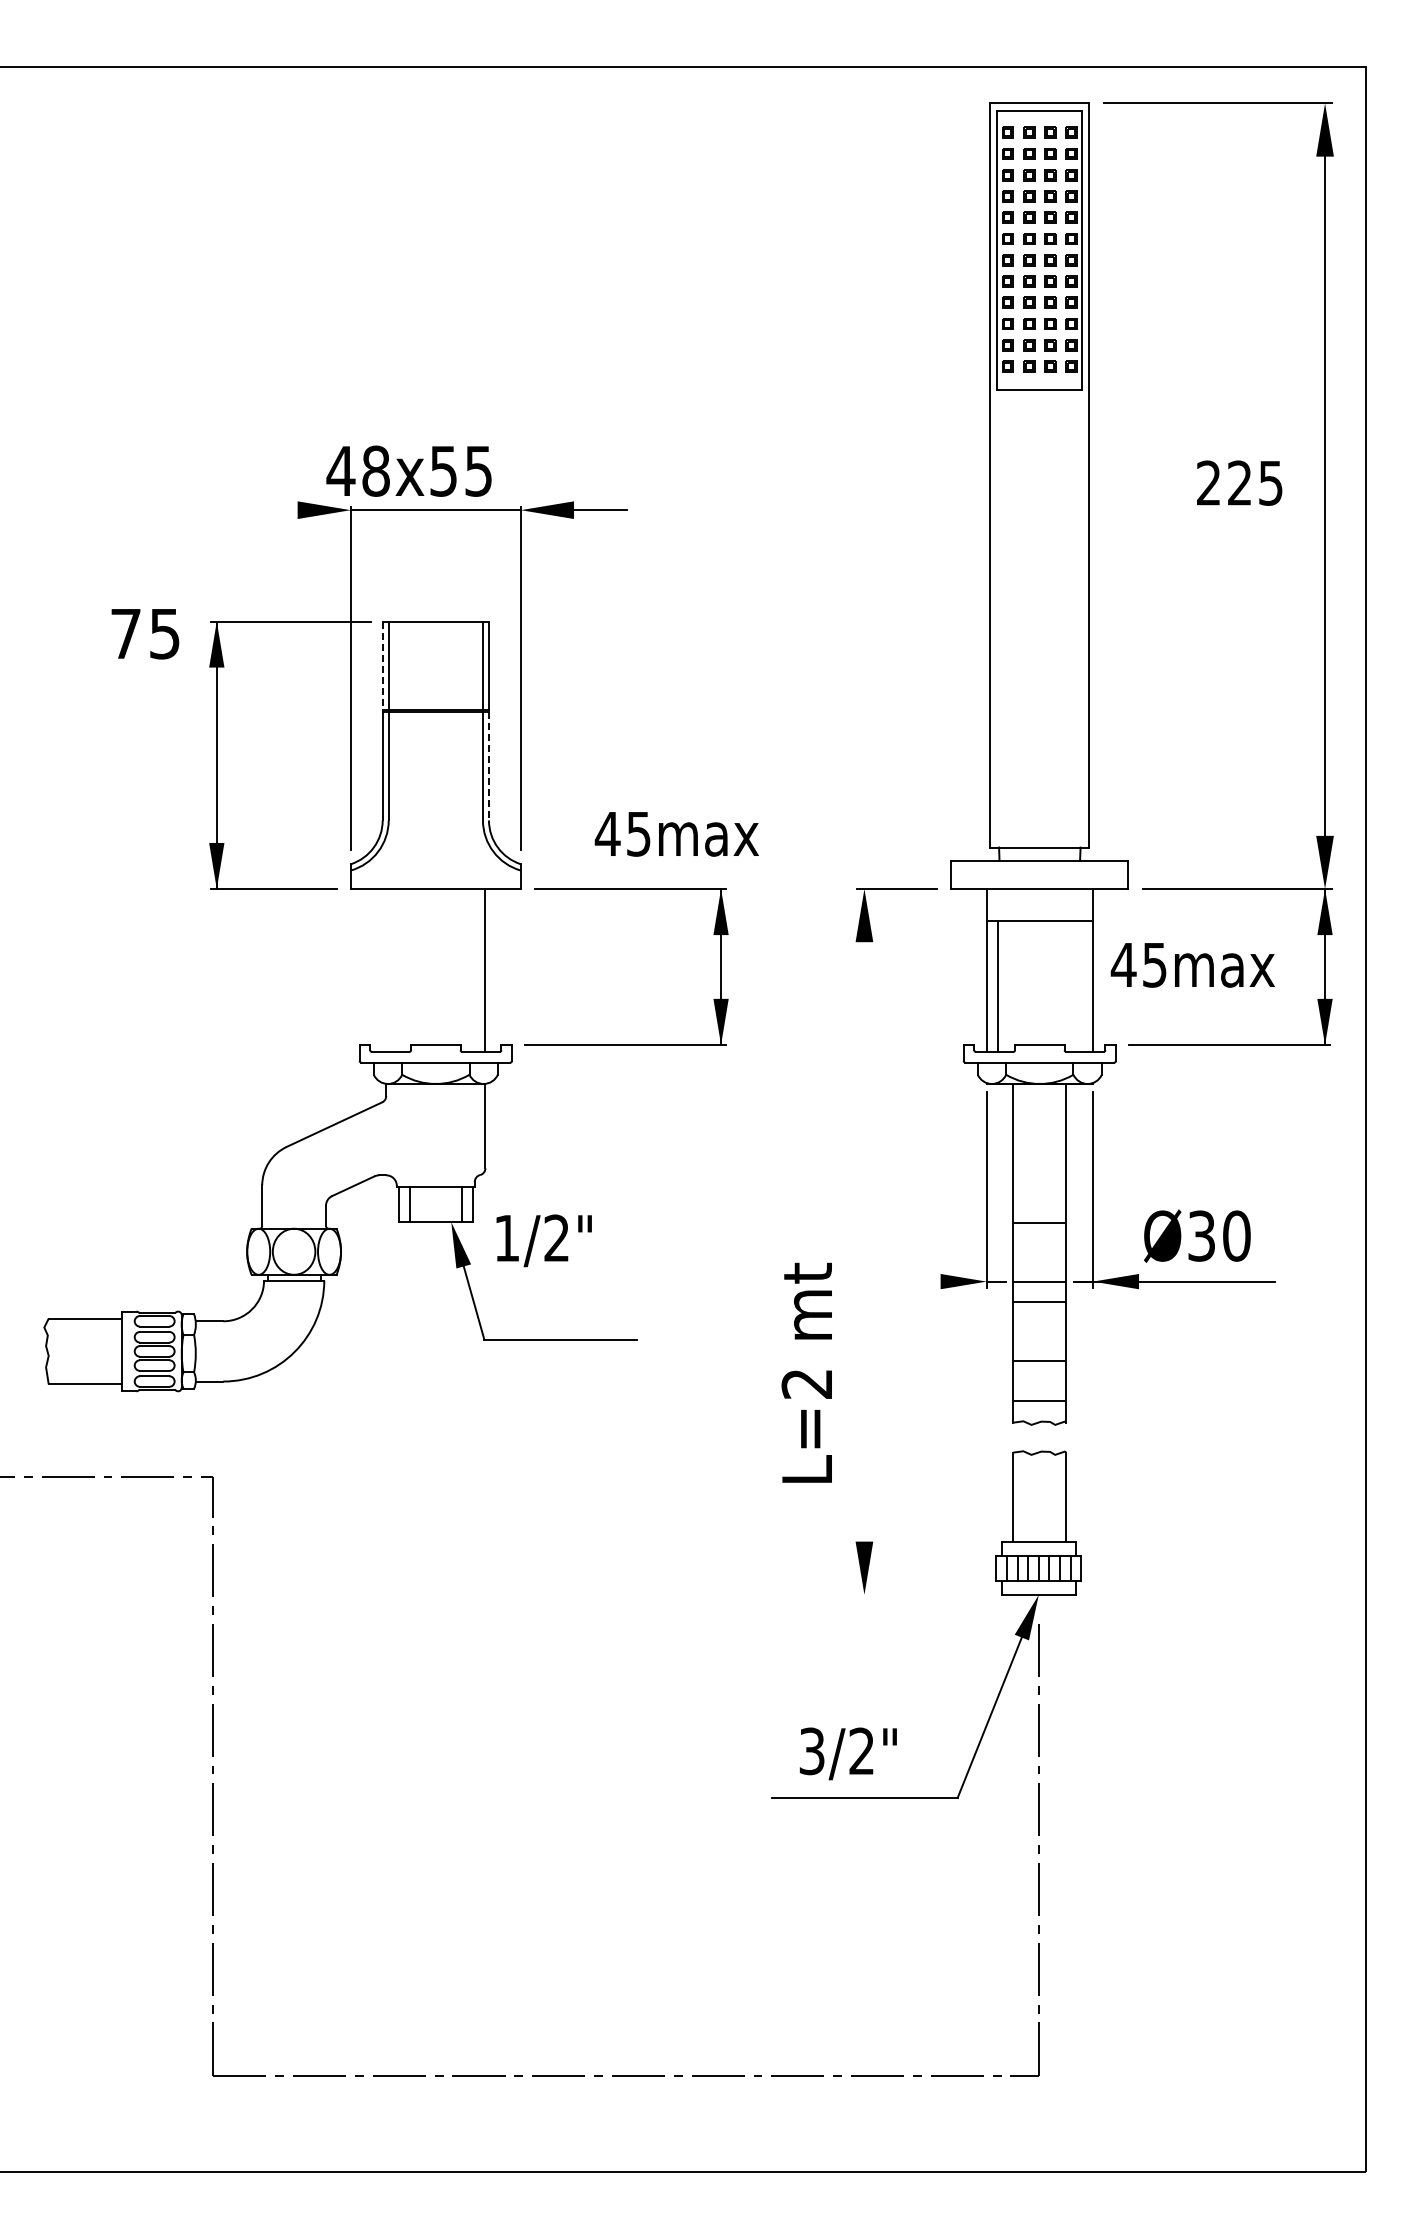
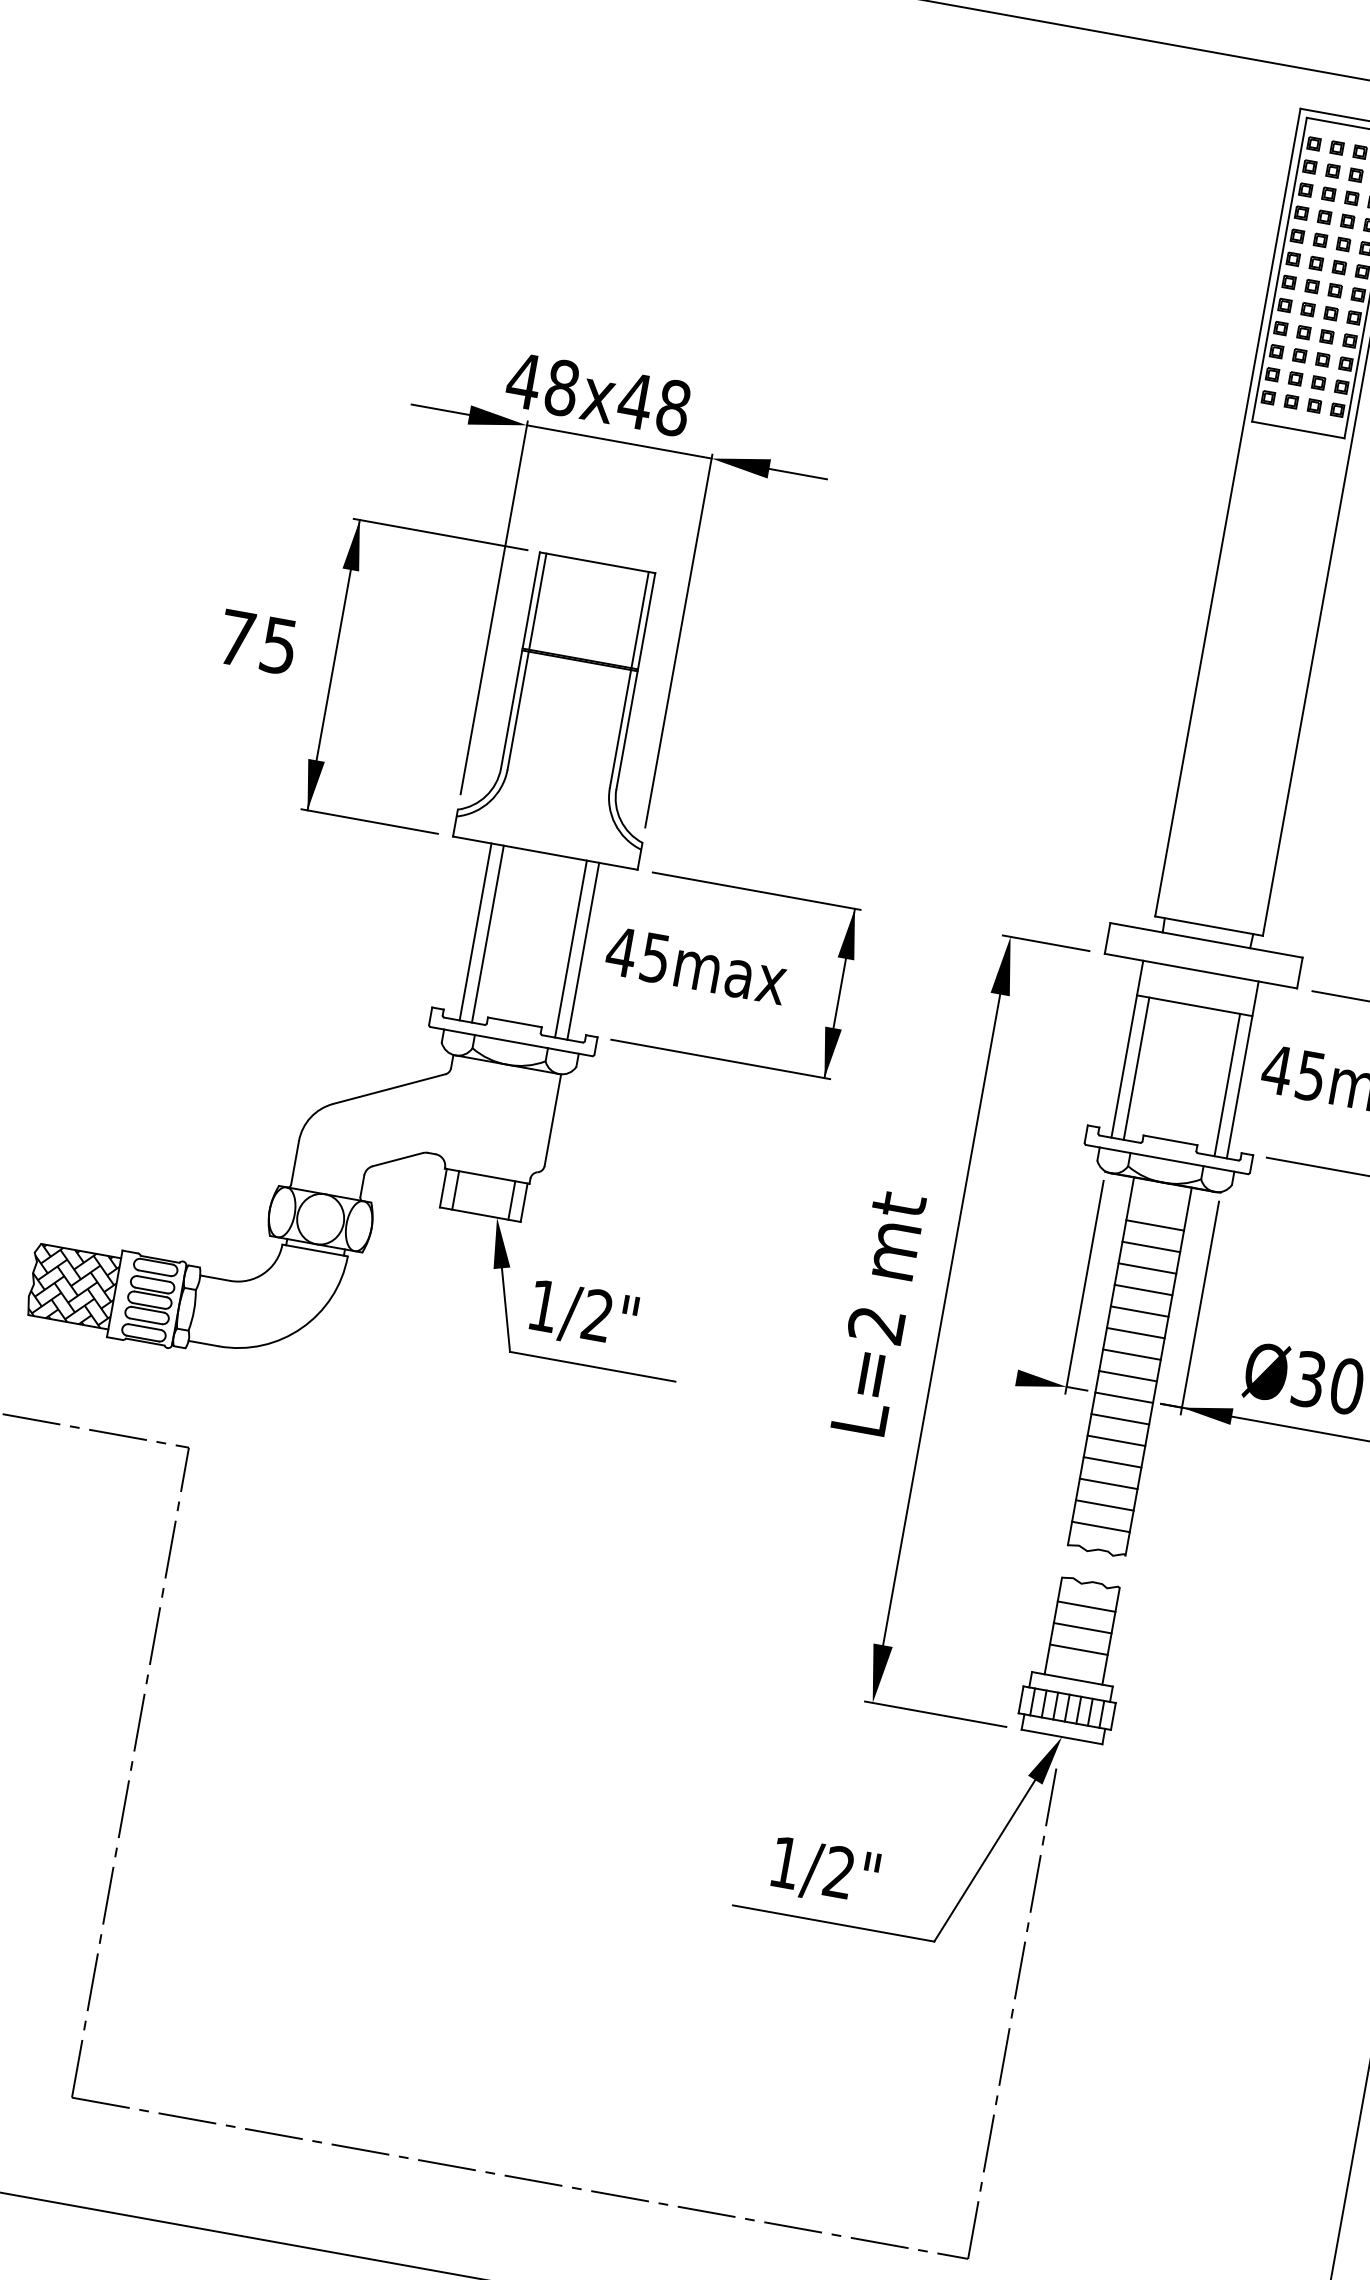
text: (460, 470) -> (653, 403), 48x55 -> 48x48
line: (270, 510) -> (439, 409), added
text: (145, 634) -> (257, 642), moved
line: (382, 666) -> (530, 601), dashed -> solid
line: (488, 766) -> (626, 730), dashed -> solid
text: (676, 834) -> (696, 965), moved
line: (386, 970) -> (475, 931), added
line: (397, 970) -> (487, 934), added
line: (474, 970) -> (571, 949), added
line: (1081, 986) -> (1227, 1085), added
line: (1039, 1123) -> (1154, 1225), added
line: (1039, 1143) -> (1150, 1247), added
line: (1039, 1162) -> (1147, 1267), added
line: (1039, 1182) -> (1143, 1289), added
line: (1039, 1202) -> (1139, 1311), added
text: (543, 1240) -> (582, 1315), moved
line: (864, 1241) -> (941, 1319), added
line: (1039, 1242) -> (1131, 1354), added
line: (1039, 1262) -> (1127, 1376), added
line: (1039, 1321) -> (1116, 1440), added
line: (1039, 1341) -> (1112, 1462), added
hatch: (83, 1351) -> (72, 1286), added
text: (806, 1372) -> (878, 1312), moved
line: (1039, 1381) -> (1104, 1505), added
line: (1039, 1474) -> (1086, 1606), added
line: (1039, 1494) -> (1082, 1628), added
line: (1039, 1514) -> (1078, 1649), added
line: (922, 1594) -> (935, 1713), added
text: (811, 1751) -> (784, 1862), 3/2" -> 1/2"

